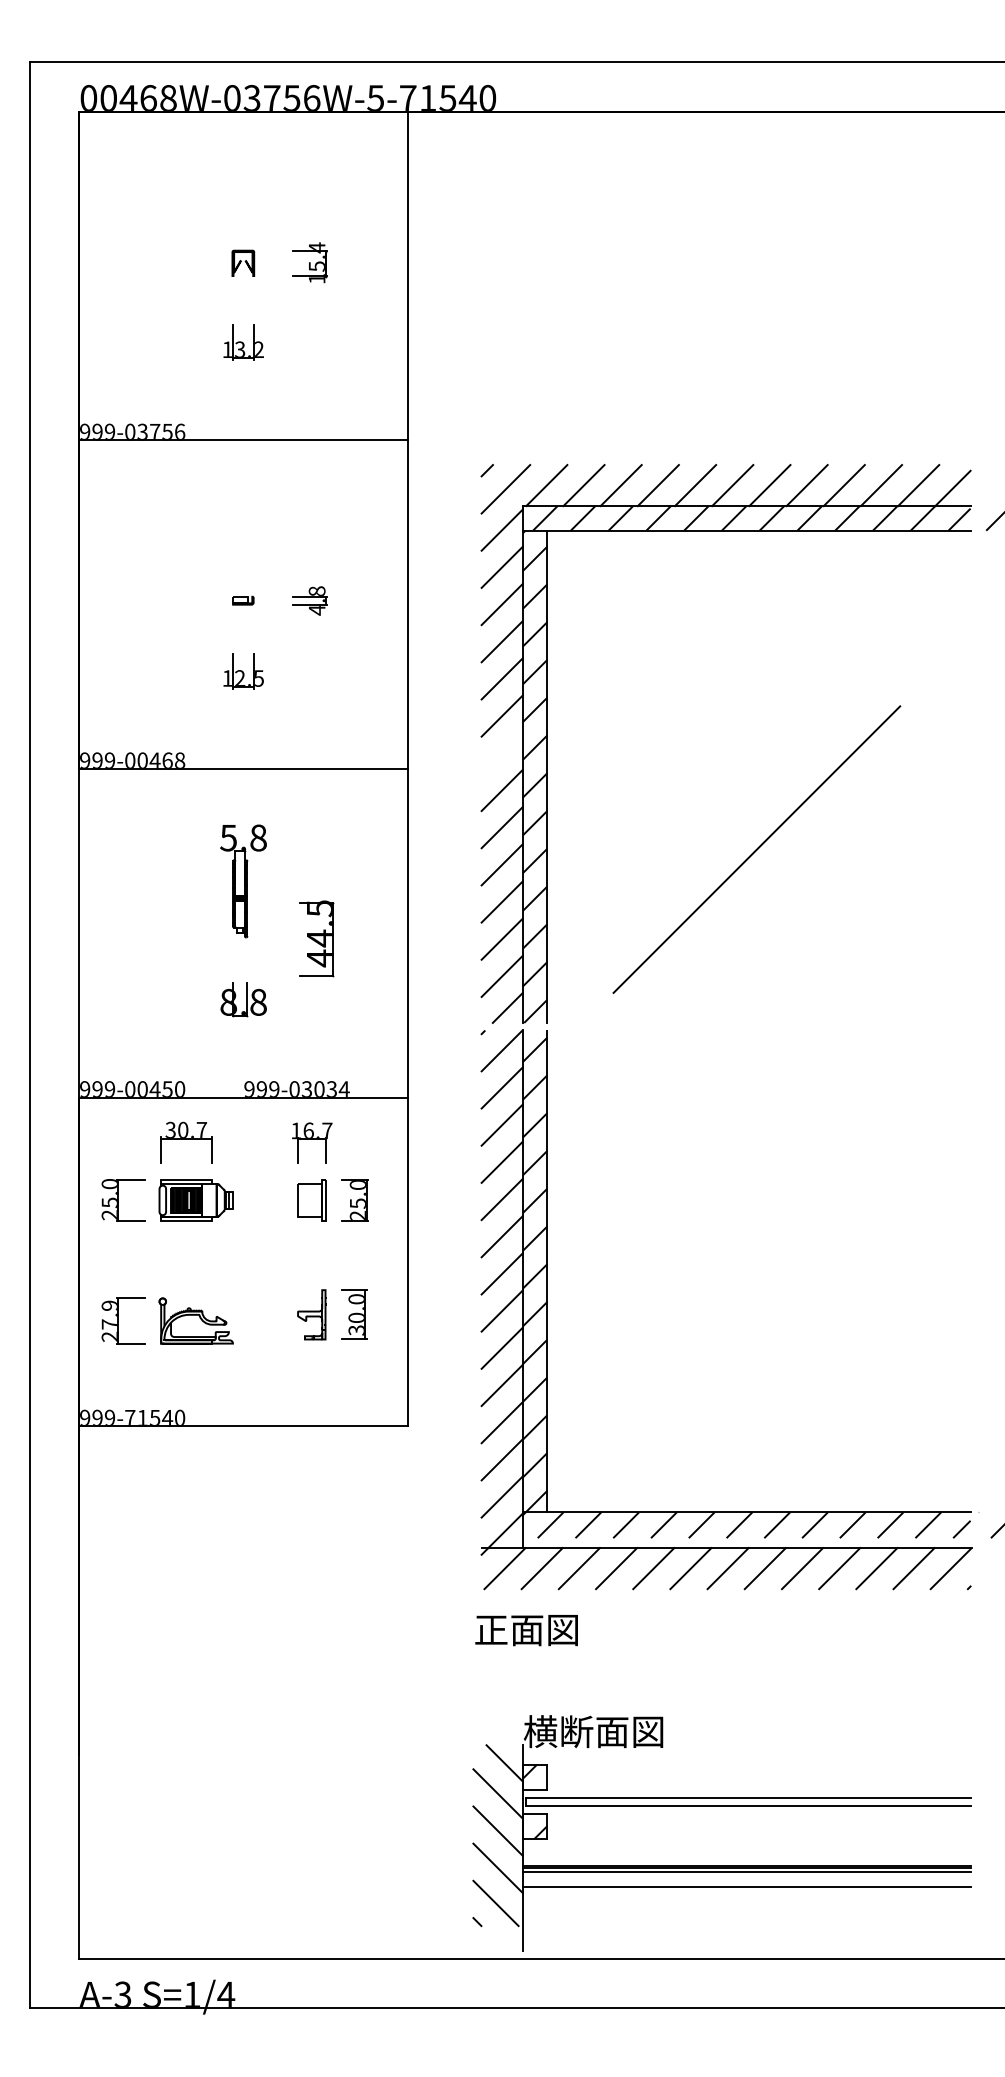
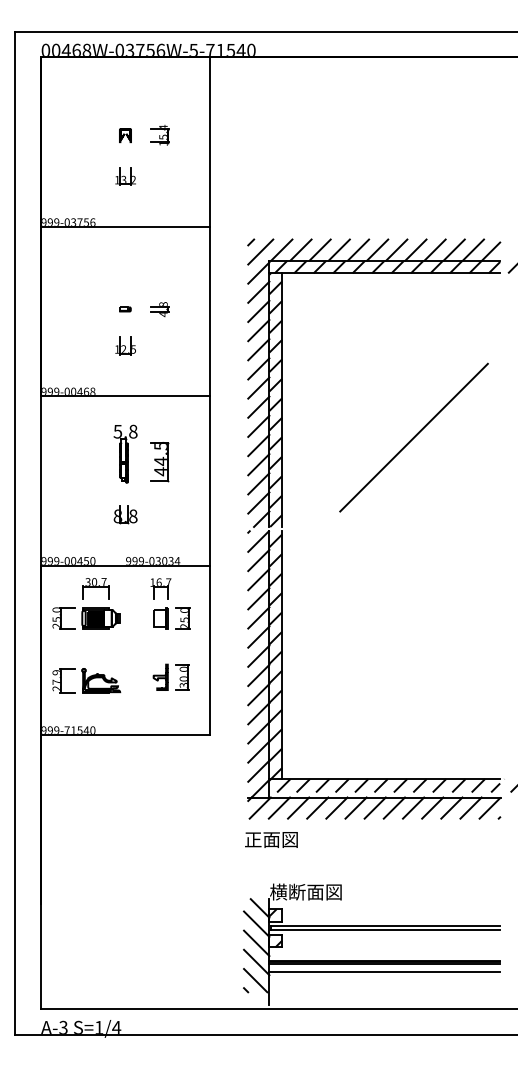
line: (501, 752) -> (258, 387), added
line: (755, 849) -> (413, 437), moved
part: (317, 940) -> (159, 462), moved

